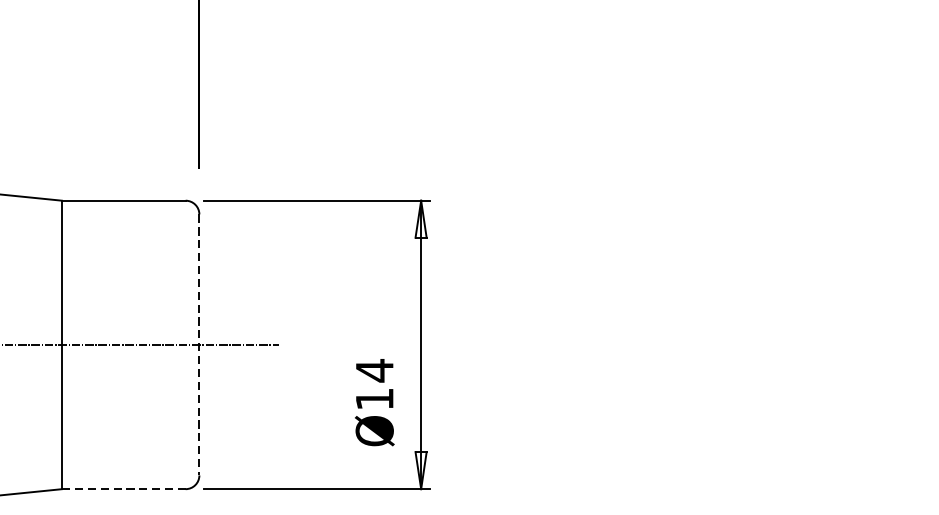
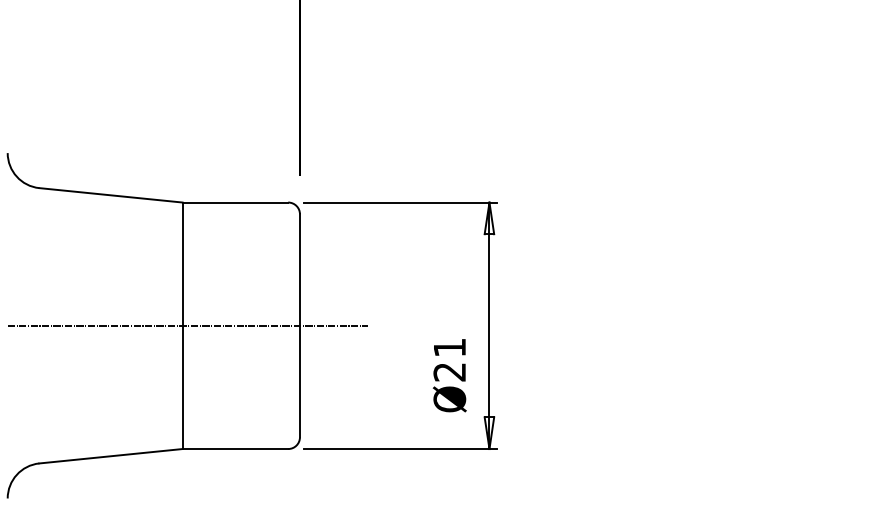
line: (198, 344) -> (299, 325), dashed -> solid
text: (374, 384) -> (449, 359), Ø14 -> Ø21
line: (123, 489) -> (235, 449), dashed -> solid

